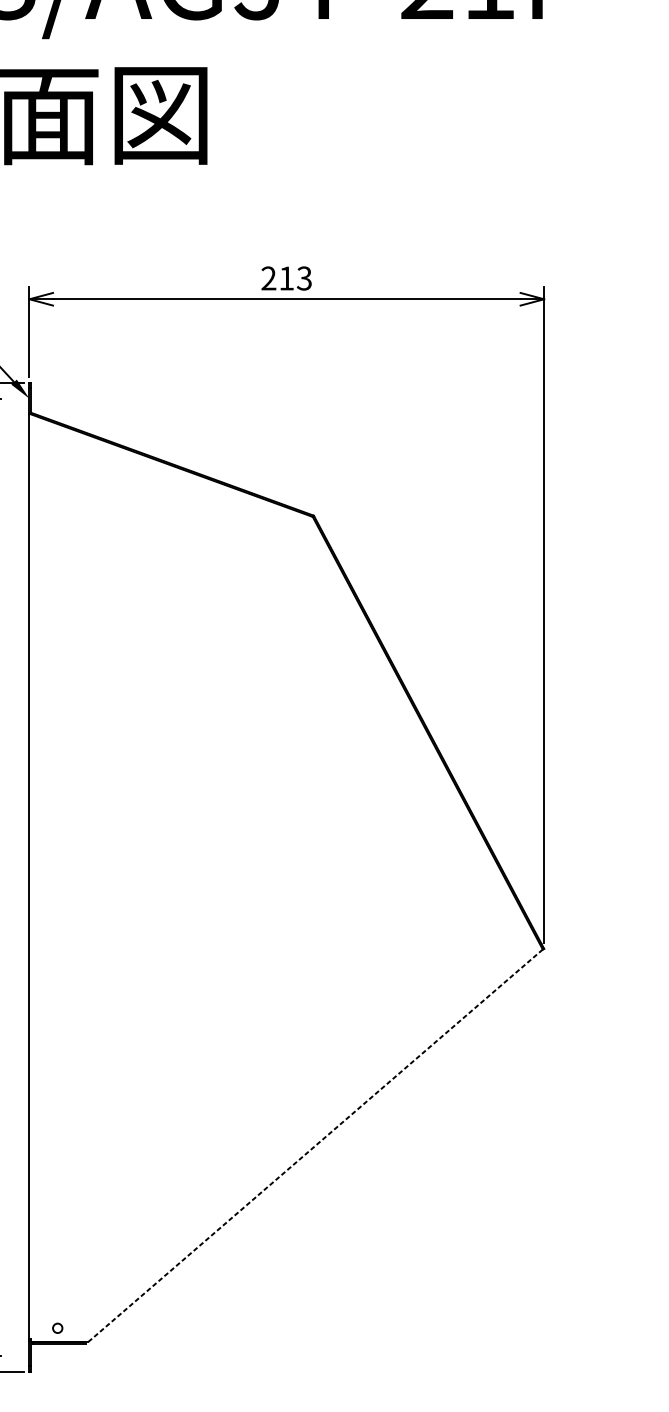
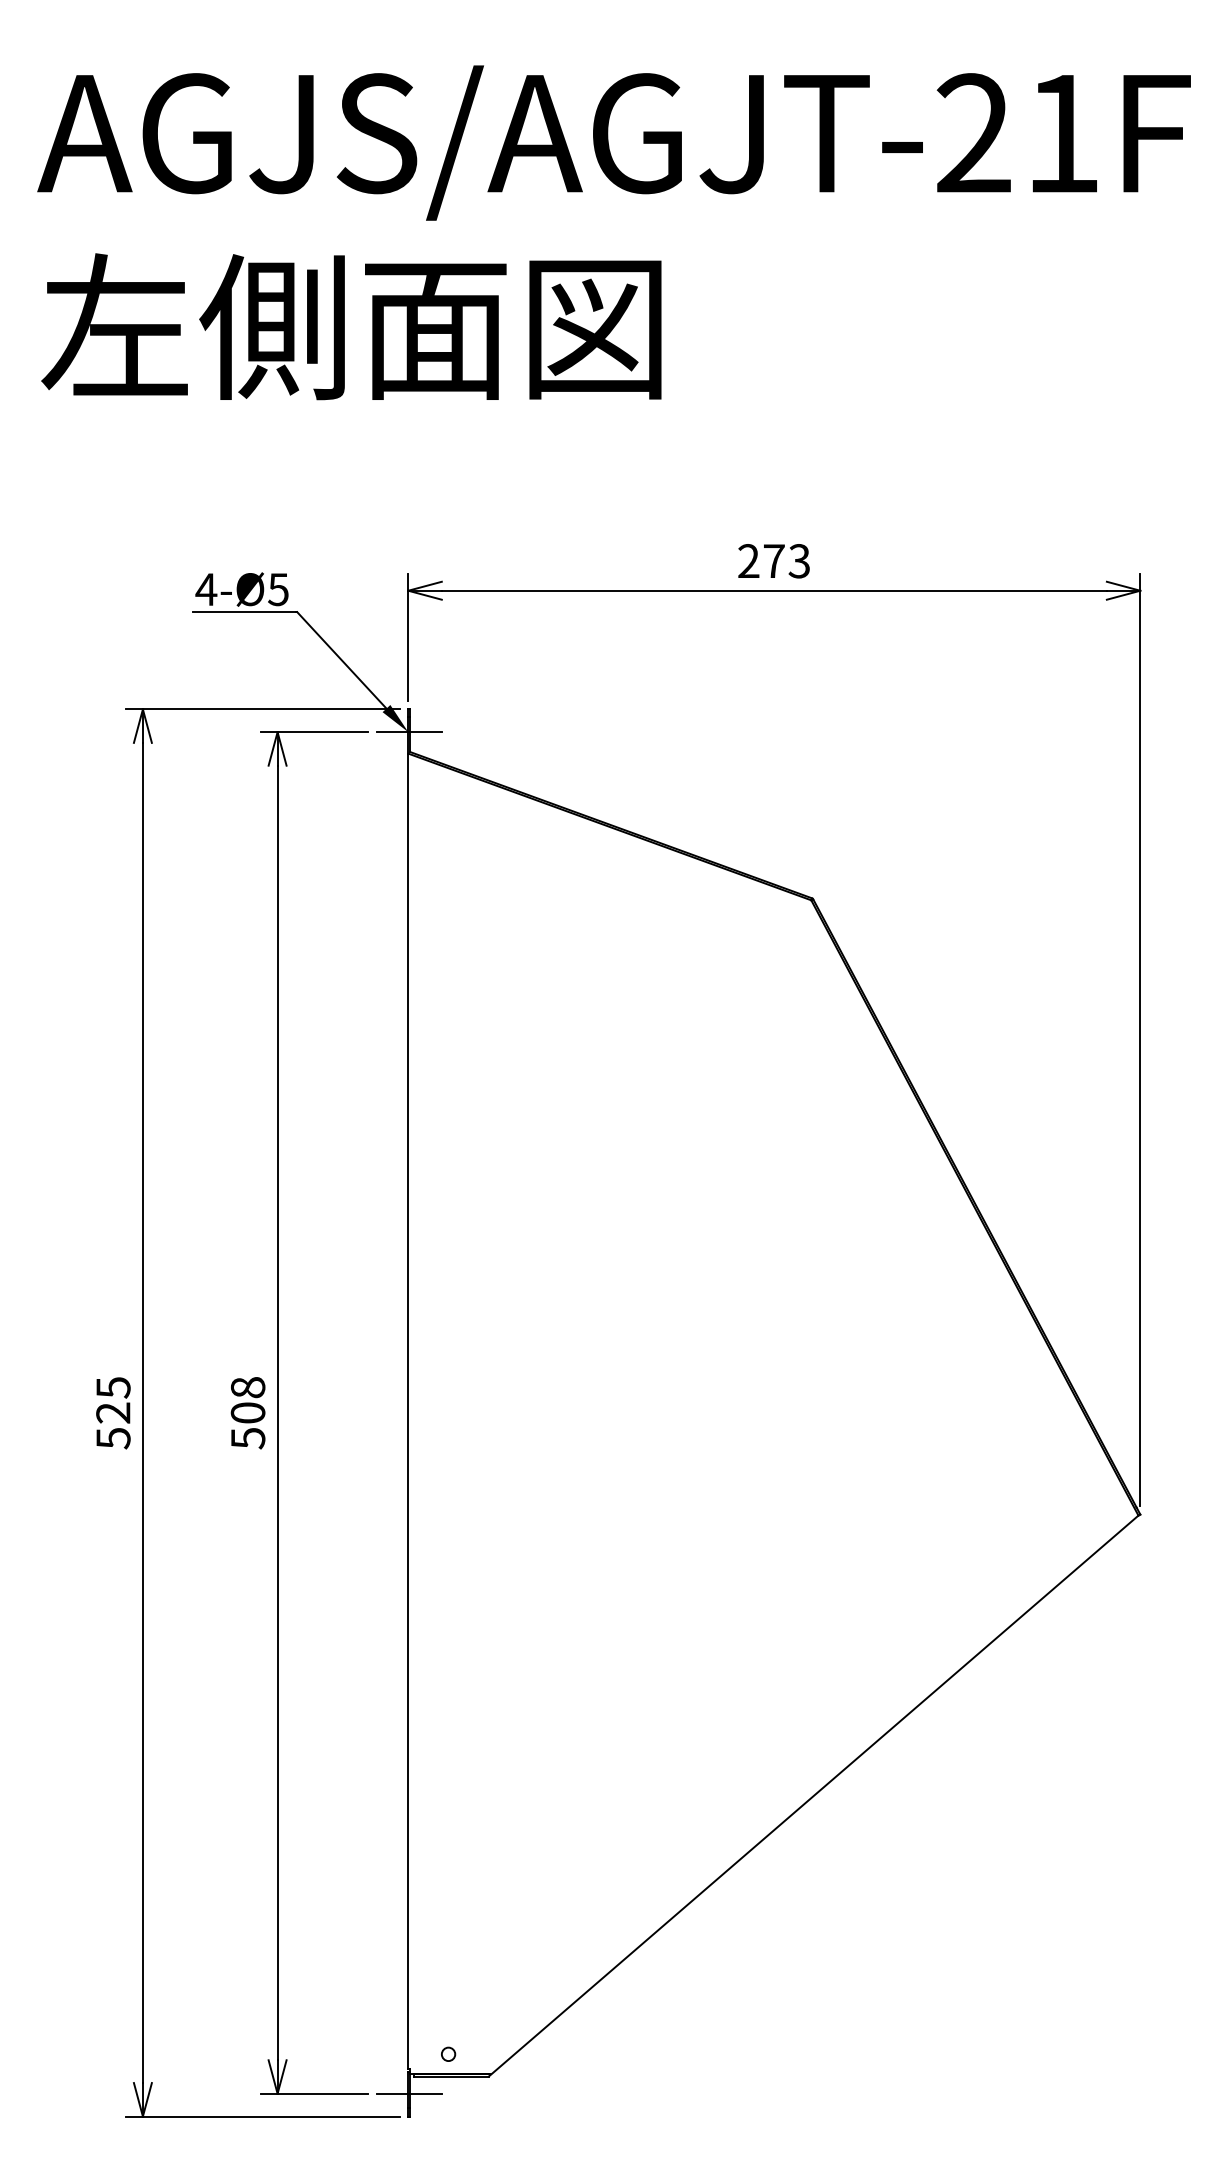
text: (286, 278) -> (774, 560), 213 -> 273
line: (30, 398) -> (409, 732), added
line: (314, 1147) -> (813, 1796), dashed -> solid
line: (30, 1355) -> (409, 2093), added

